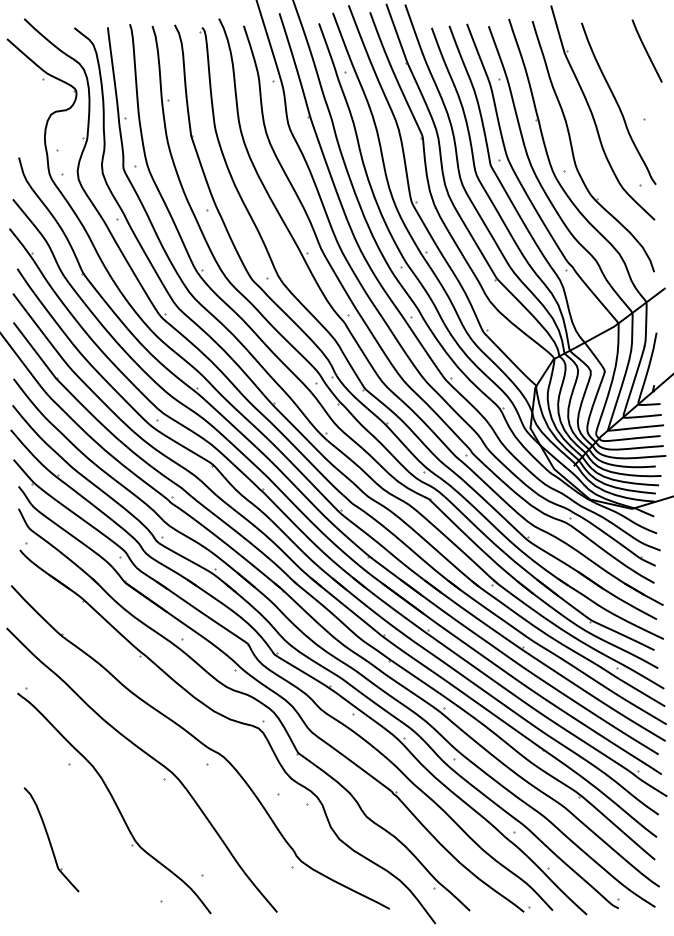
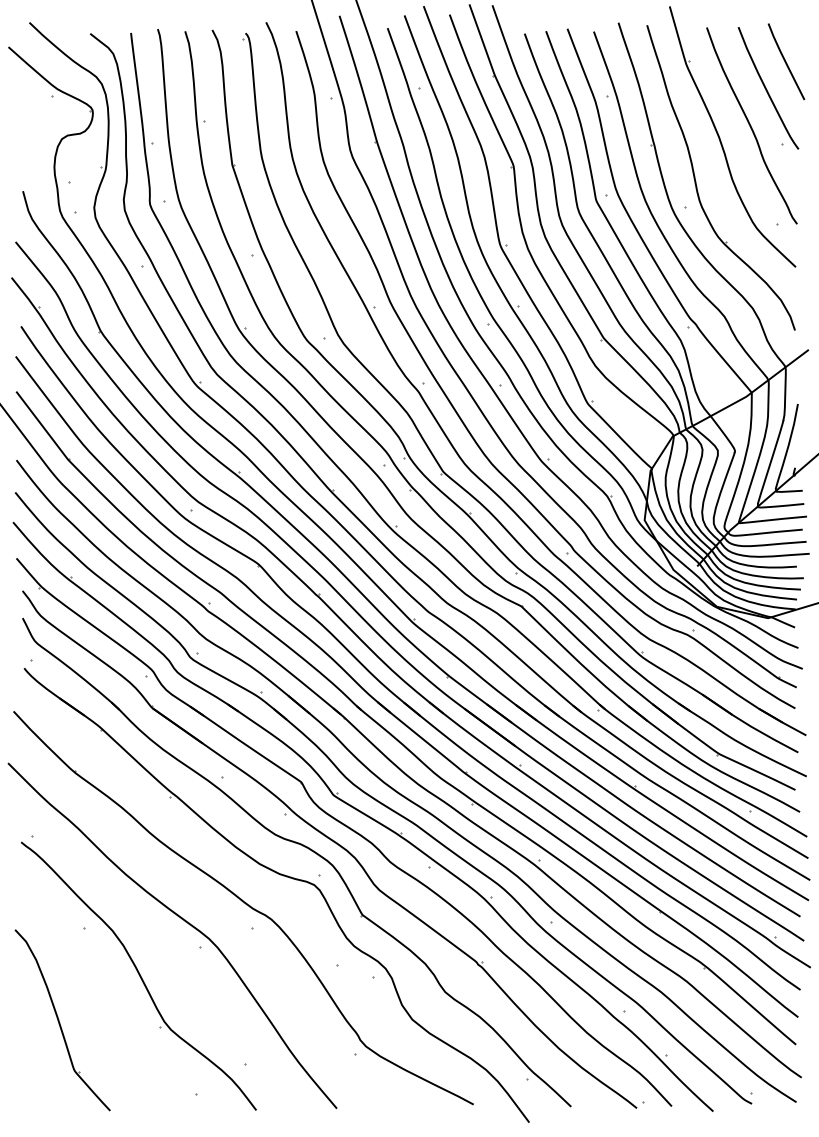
curve: (631, 73) -> (767, 89), added
part: (51, 839) -> (62, 1020), size x1.43

